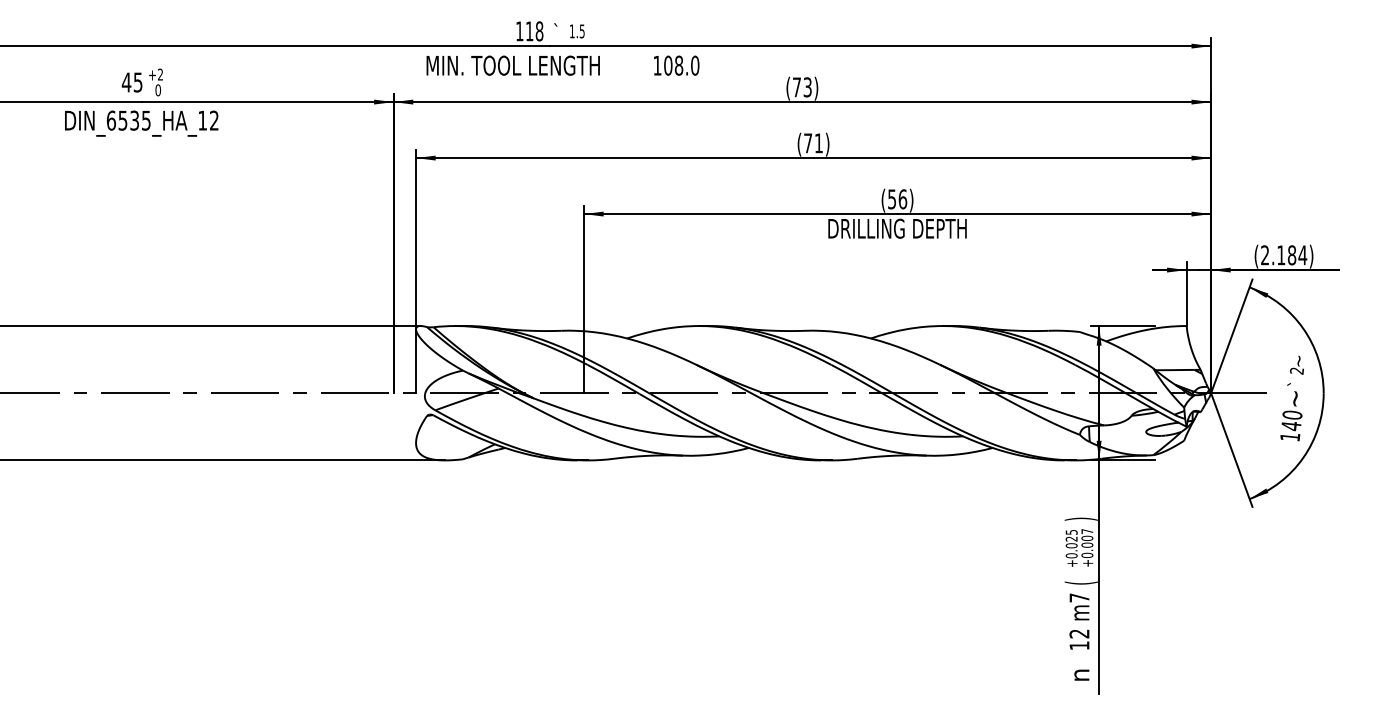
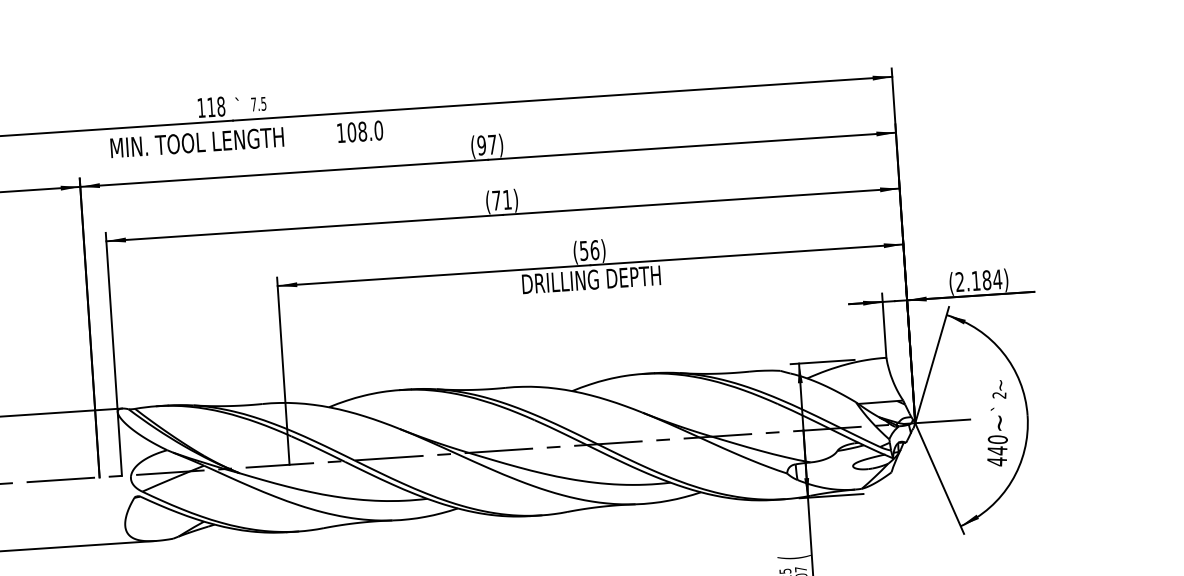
text: (571, 31) -> (253, 104), 1.5 -> 7.5
text: (801, 87) -> (486, 145), (73) -> (97)
text: (1290, 437) -> (997, 462), 140 -> 440
text: (1080, 518) -> (793, 556), ) -> (

